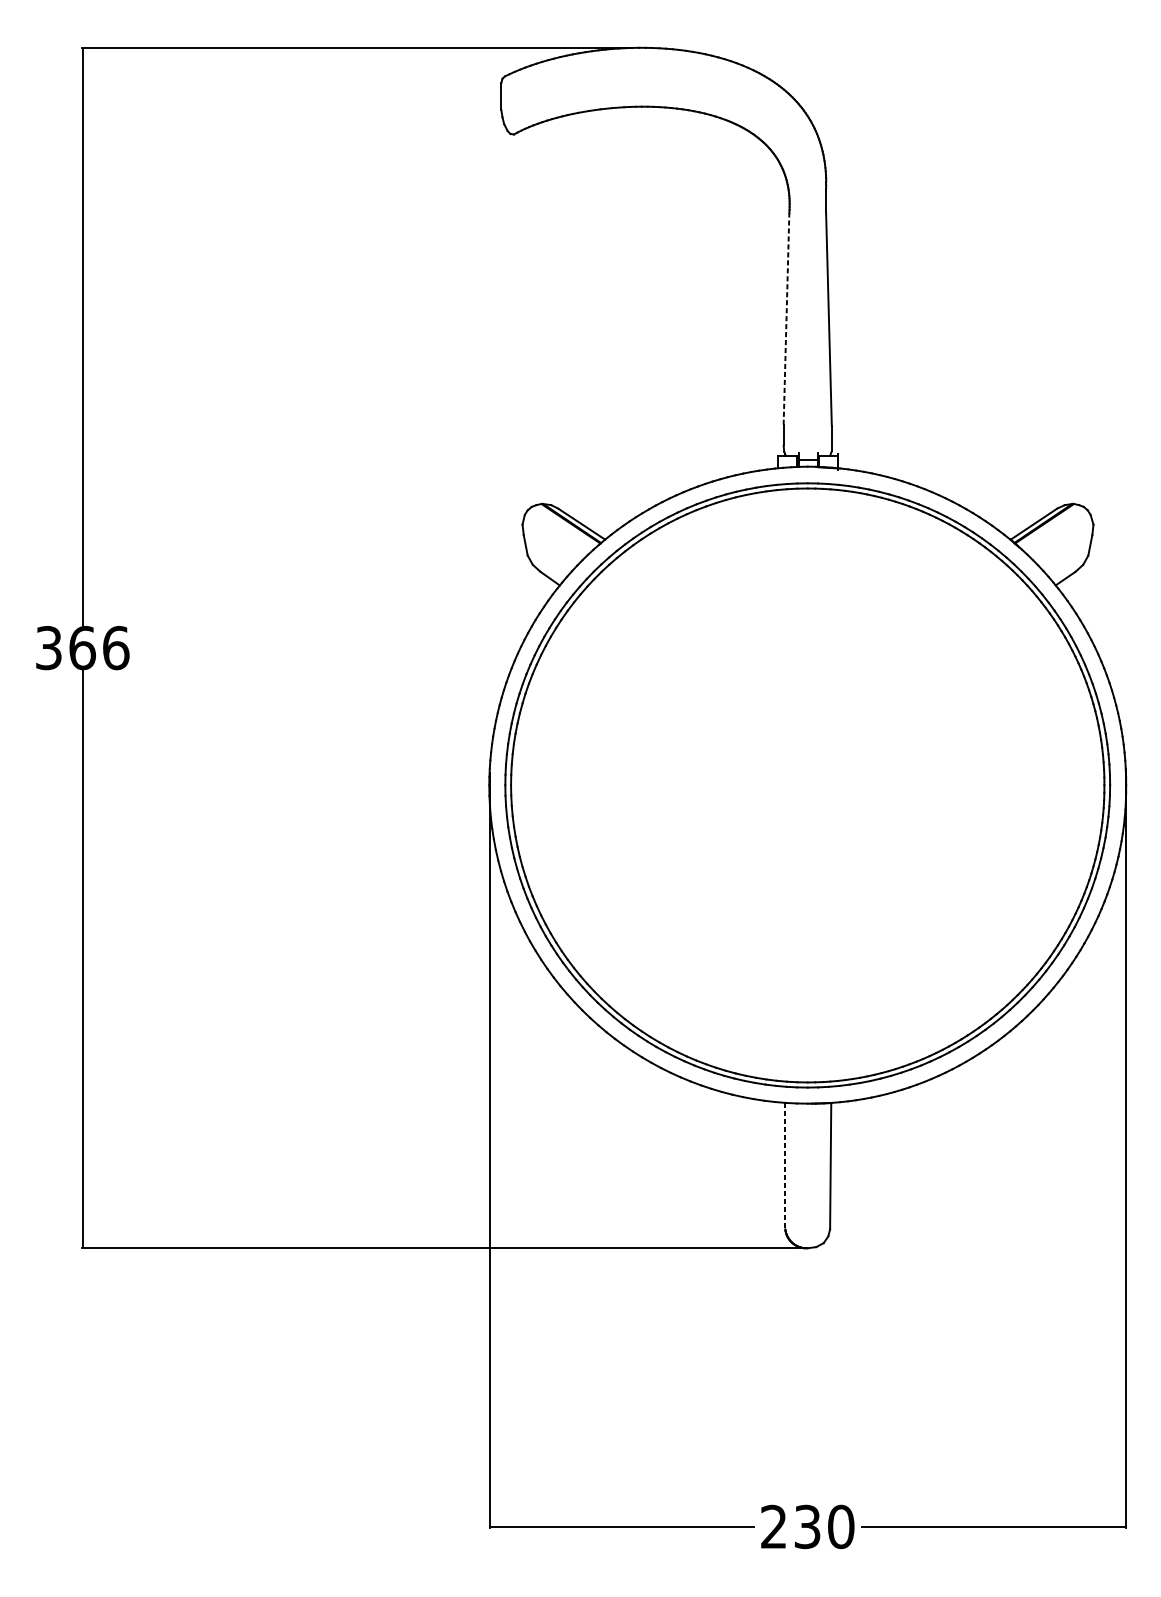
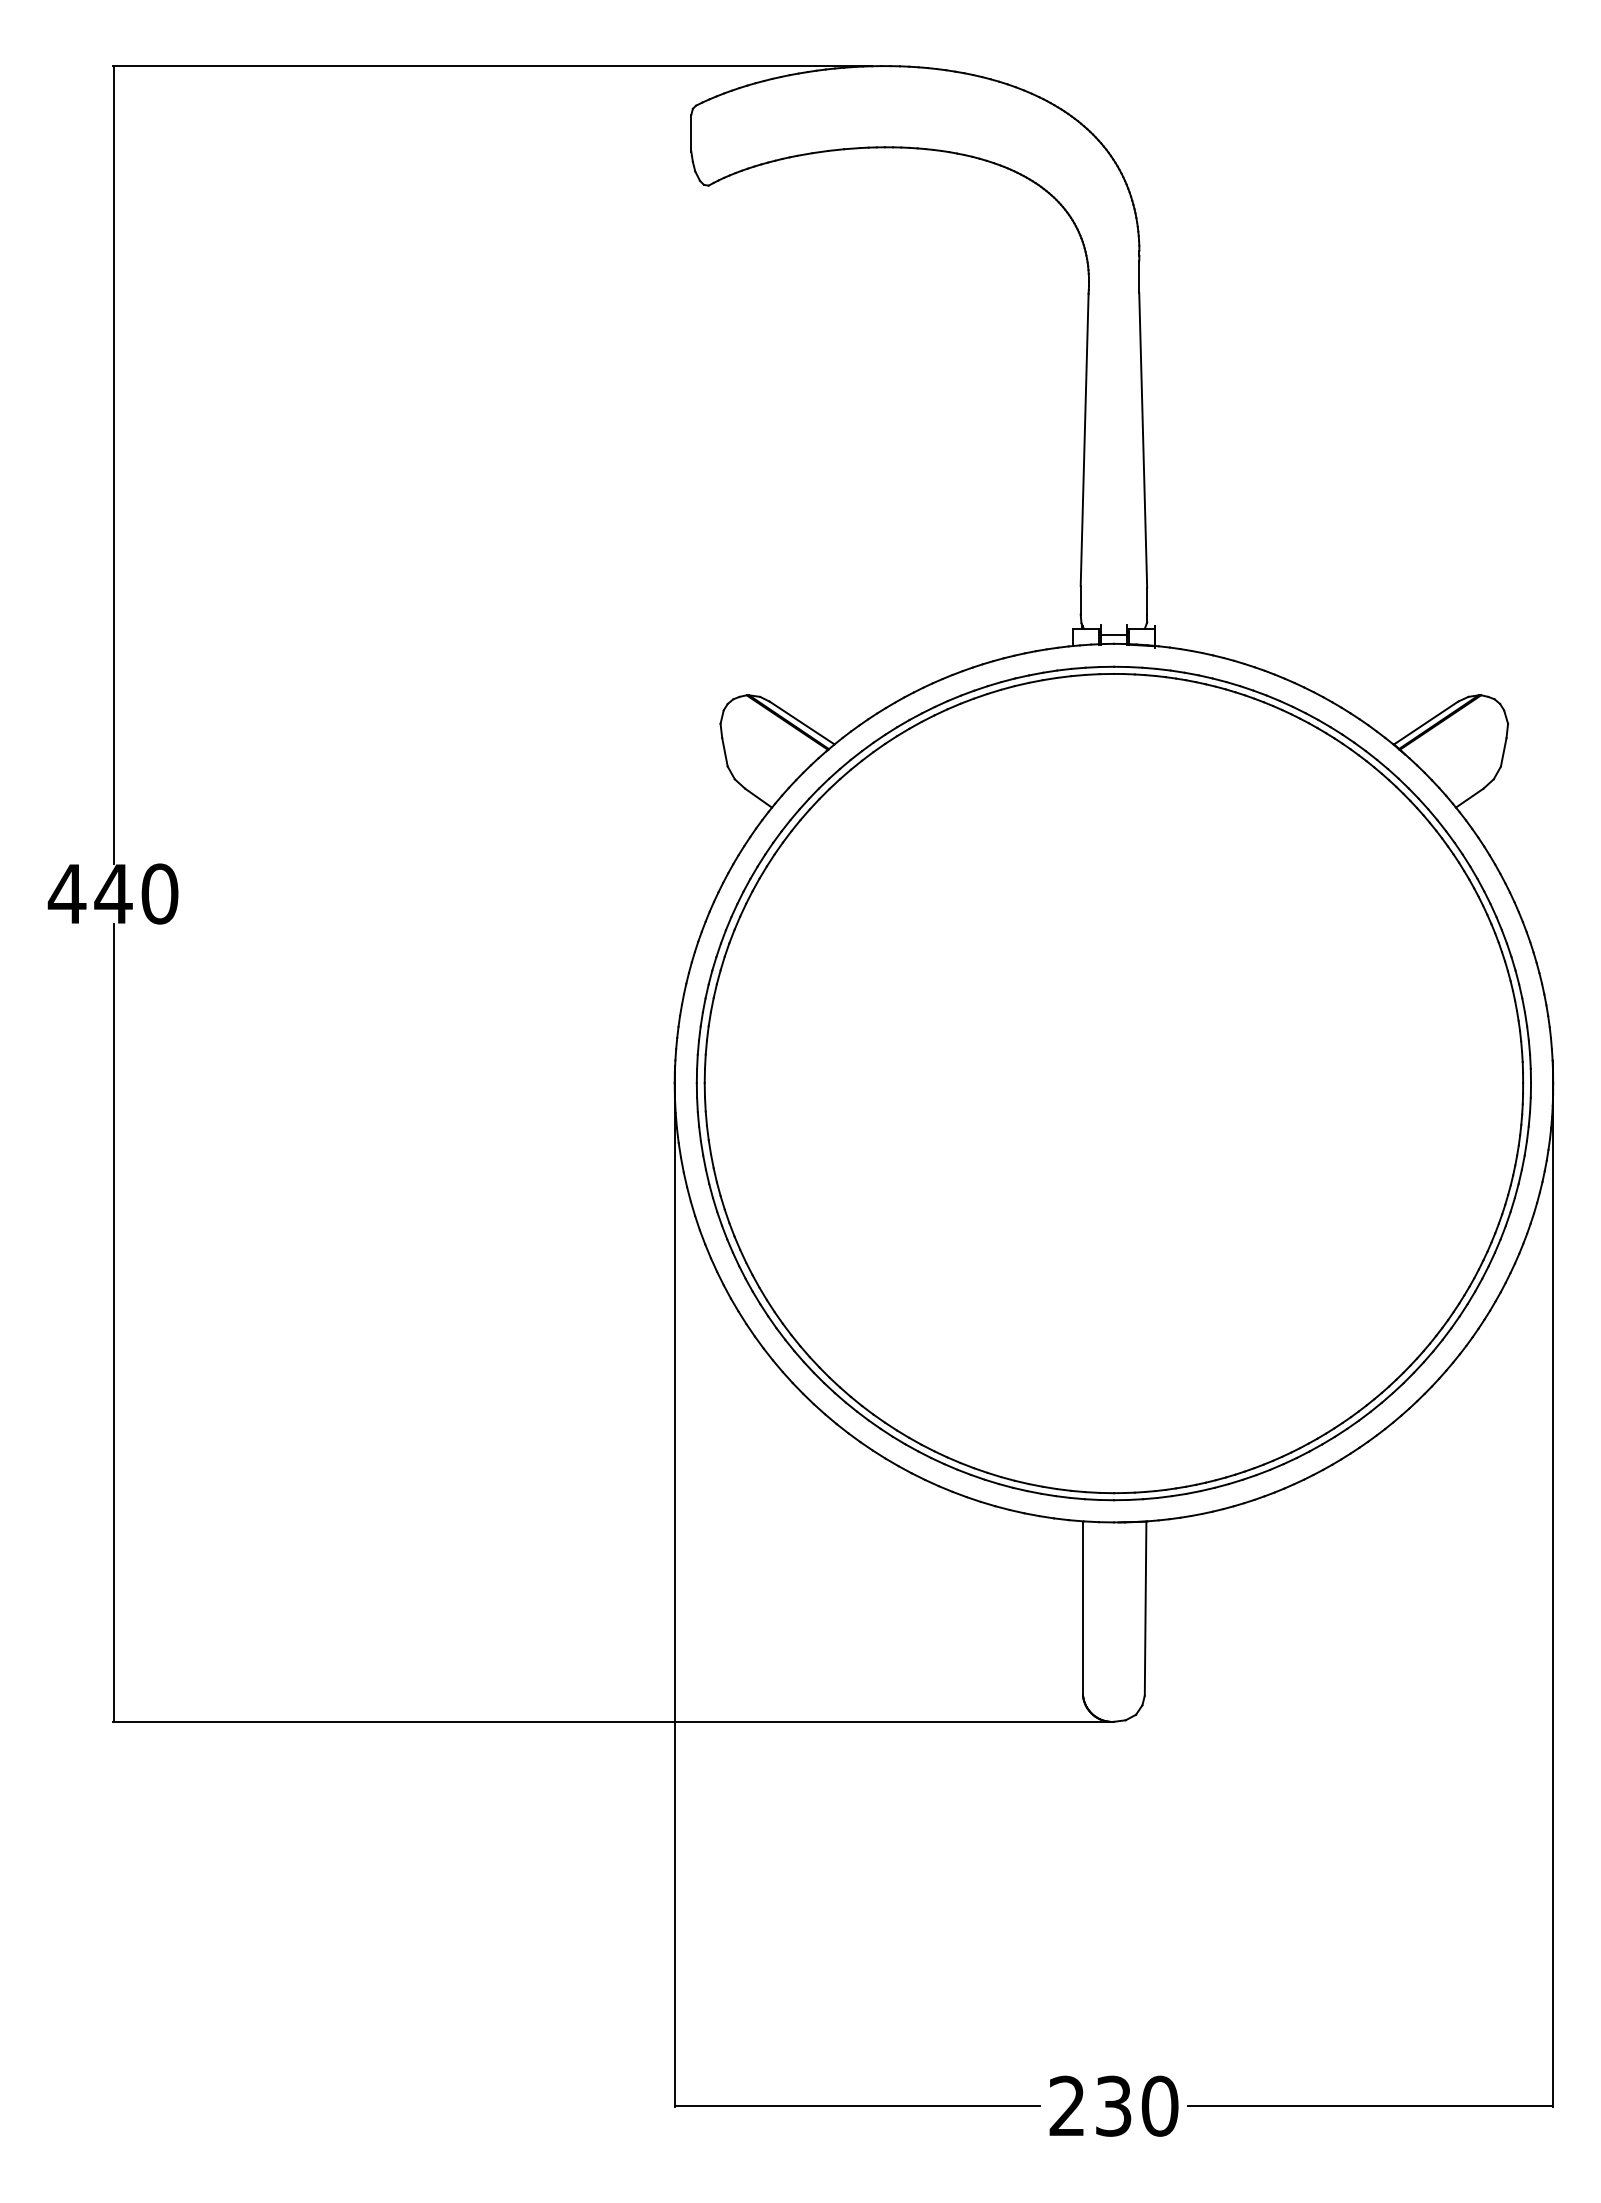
line: (786, 318) -> (1084, 439), dashed -> solid
text: (81, 647) -> (112, 893), 366 -> 440
line: (785, 1166) -> (1083, 1608), dashed -> solid

